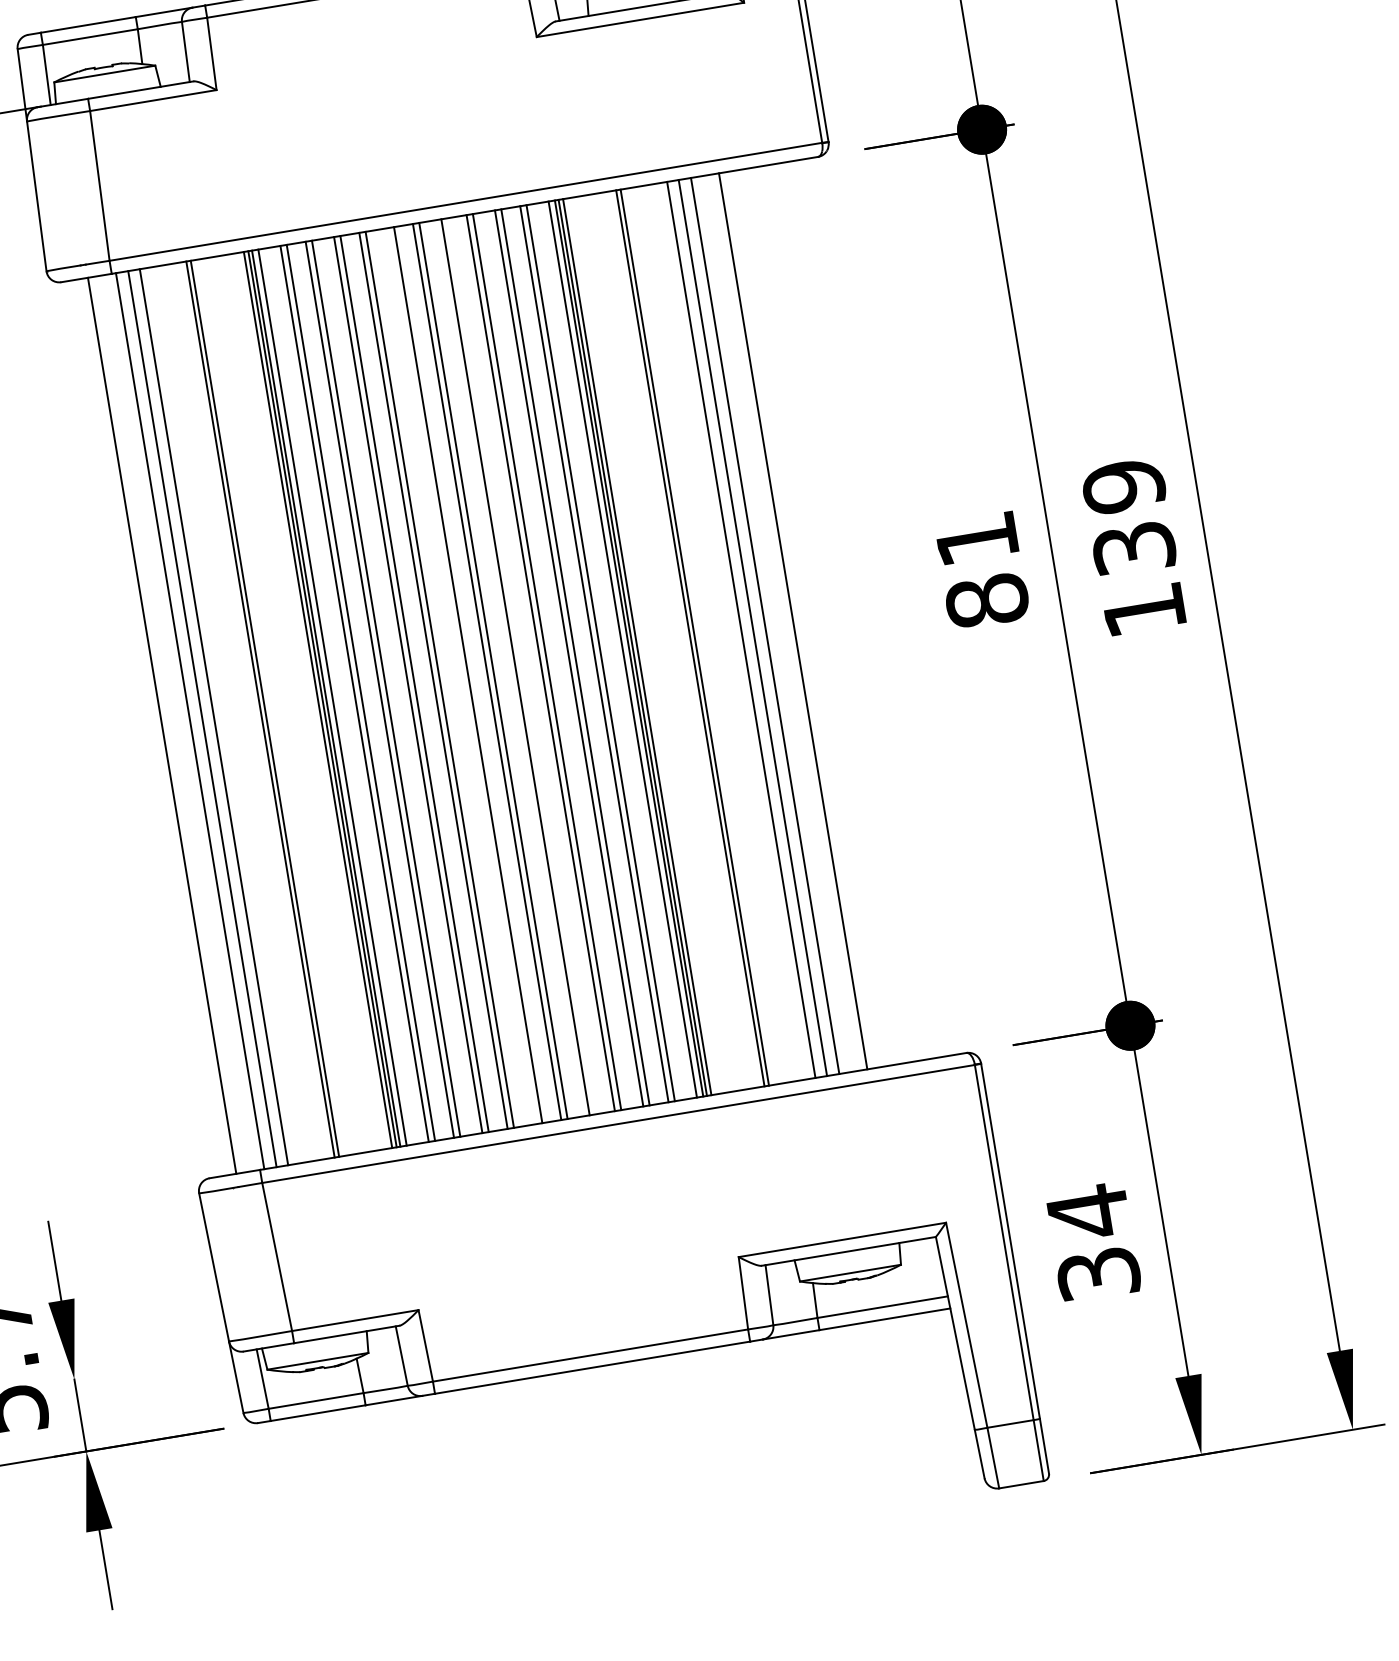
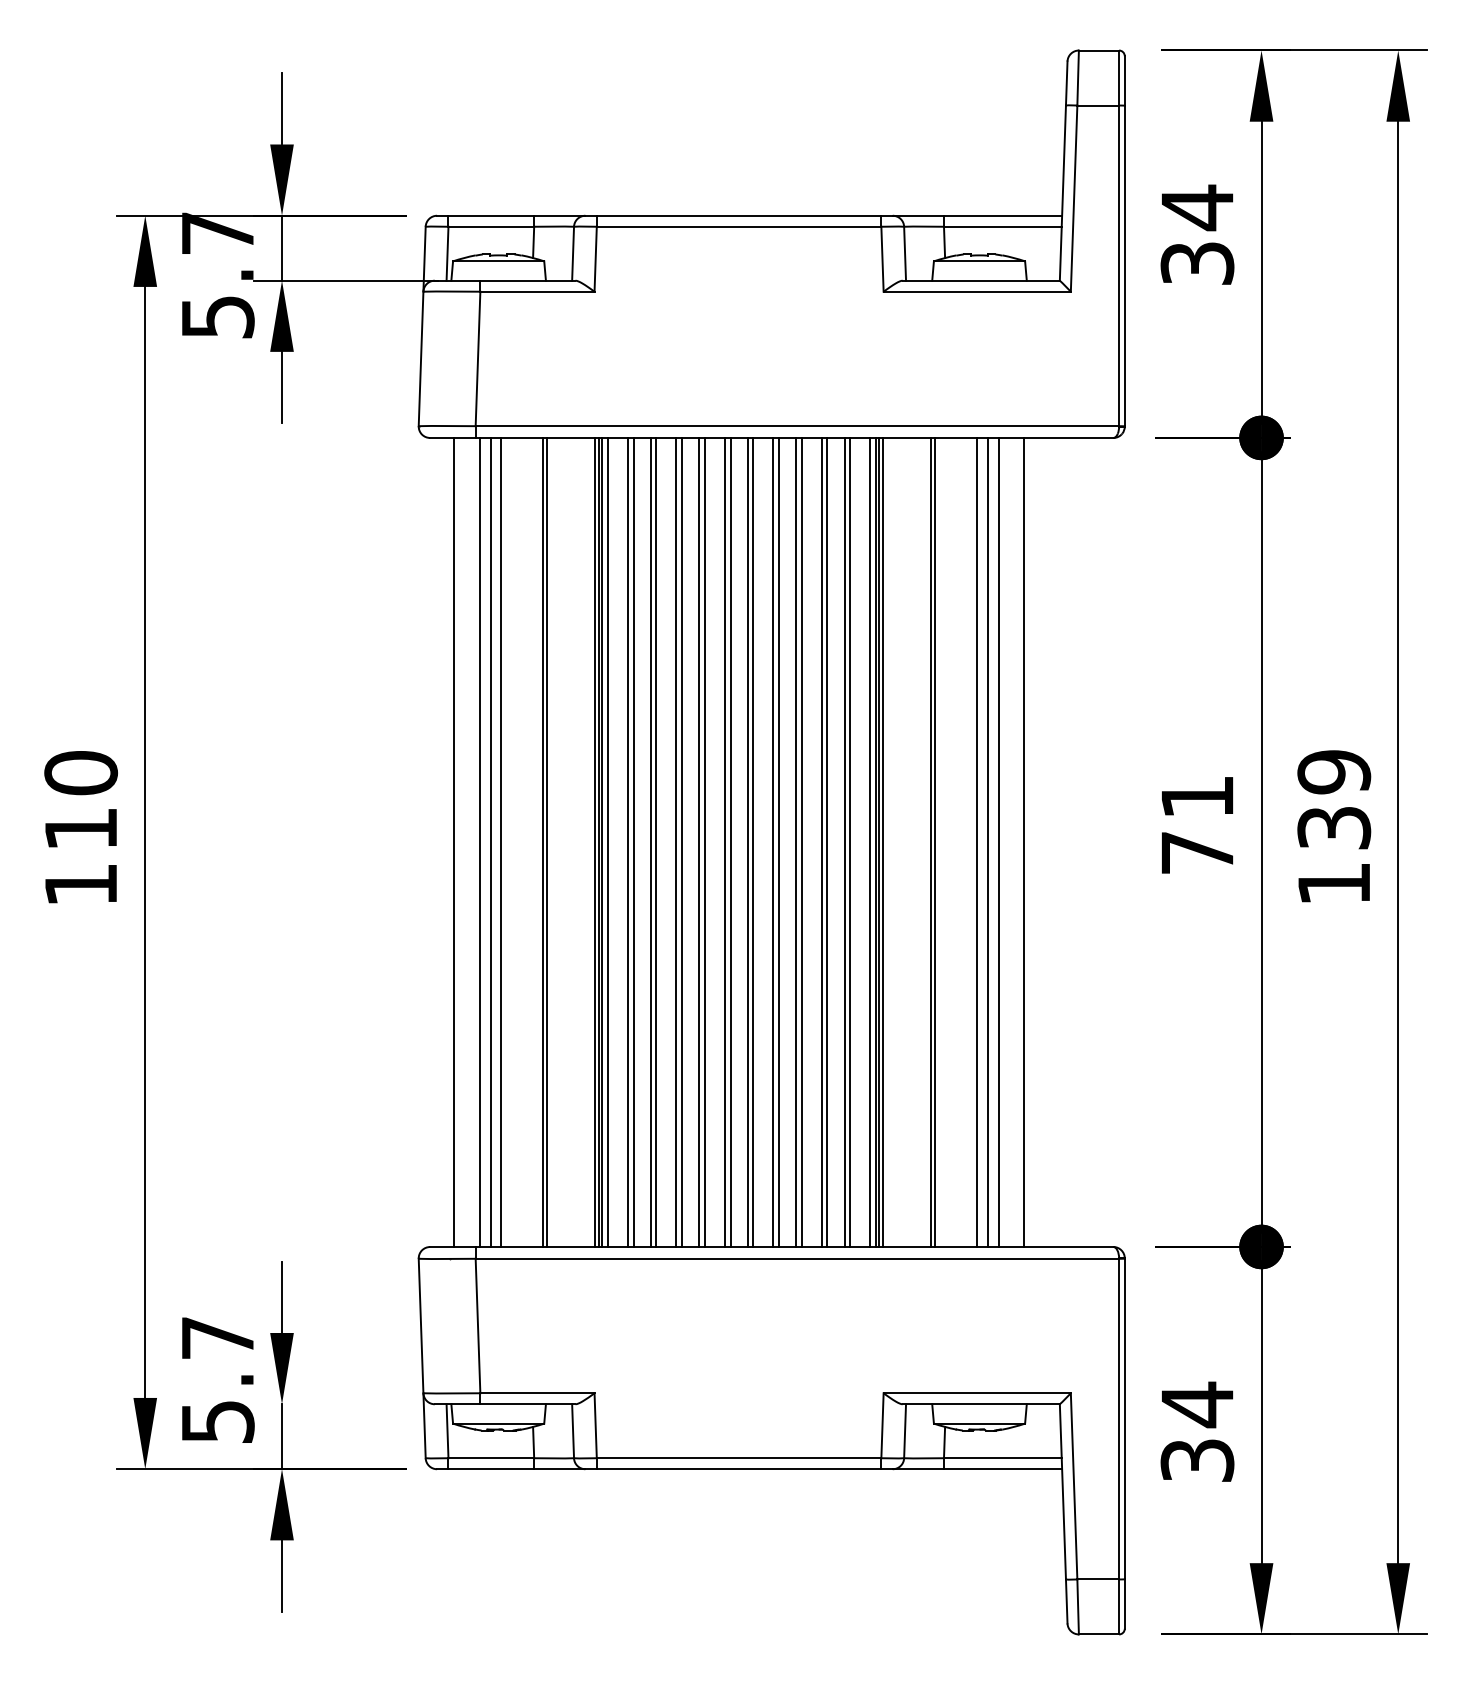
text: (987, 600) -> (1197, 852), 81 -> 71
line: (521, 666) -> (778, 842), added
line: (461, 676) -> (724, 842), added

